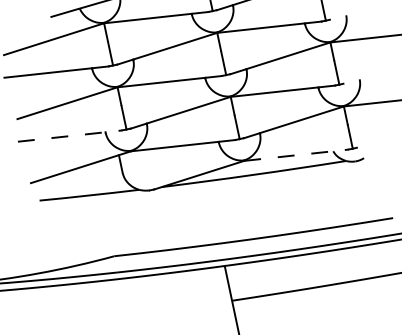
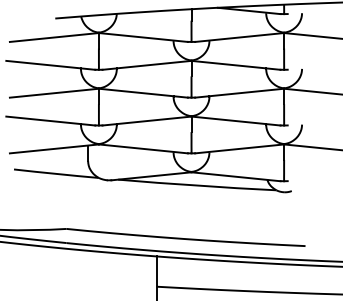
line: (69, 136) -> (50, 121), dashed -> solid
line: (296, 154) -> (236, 176), dashed -> solid

